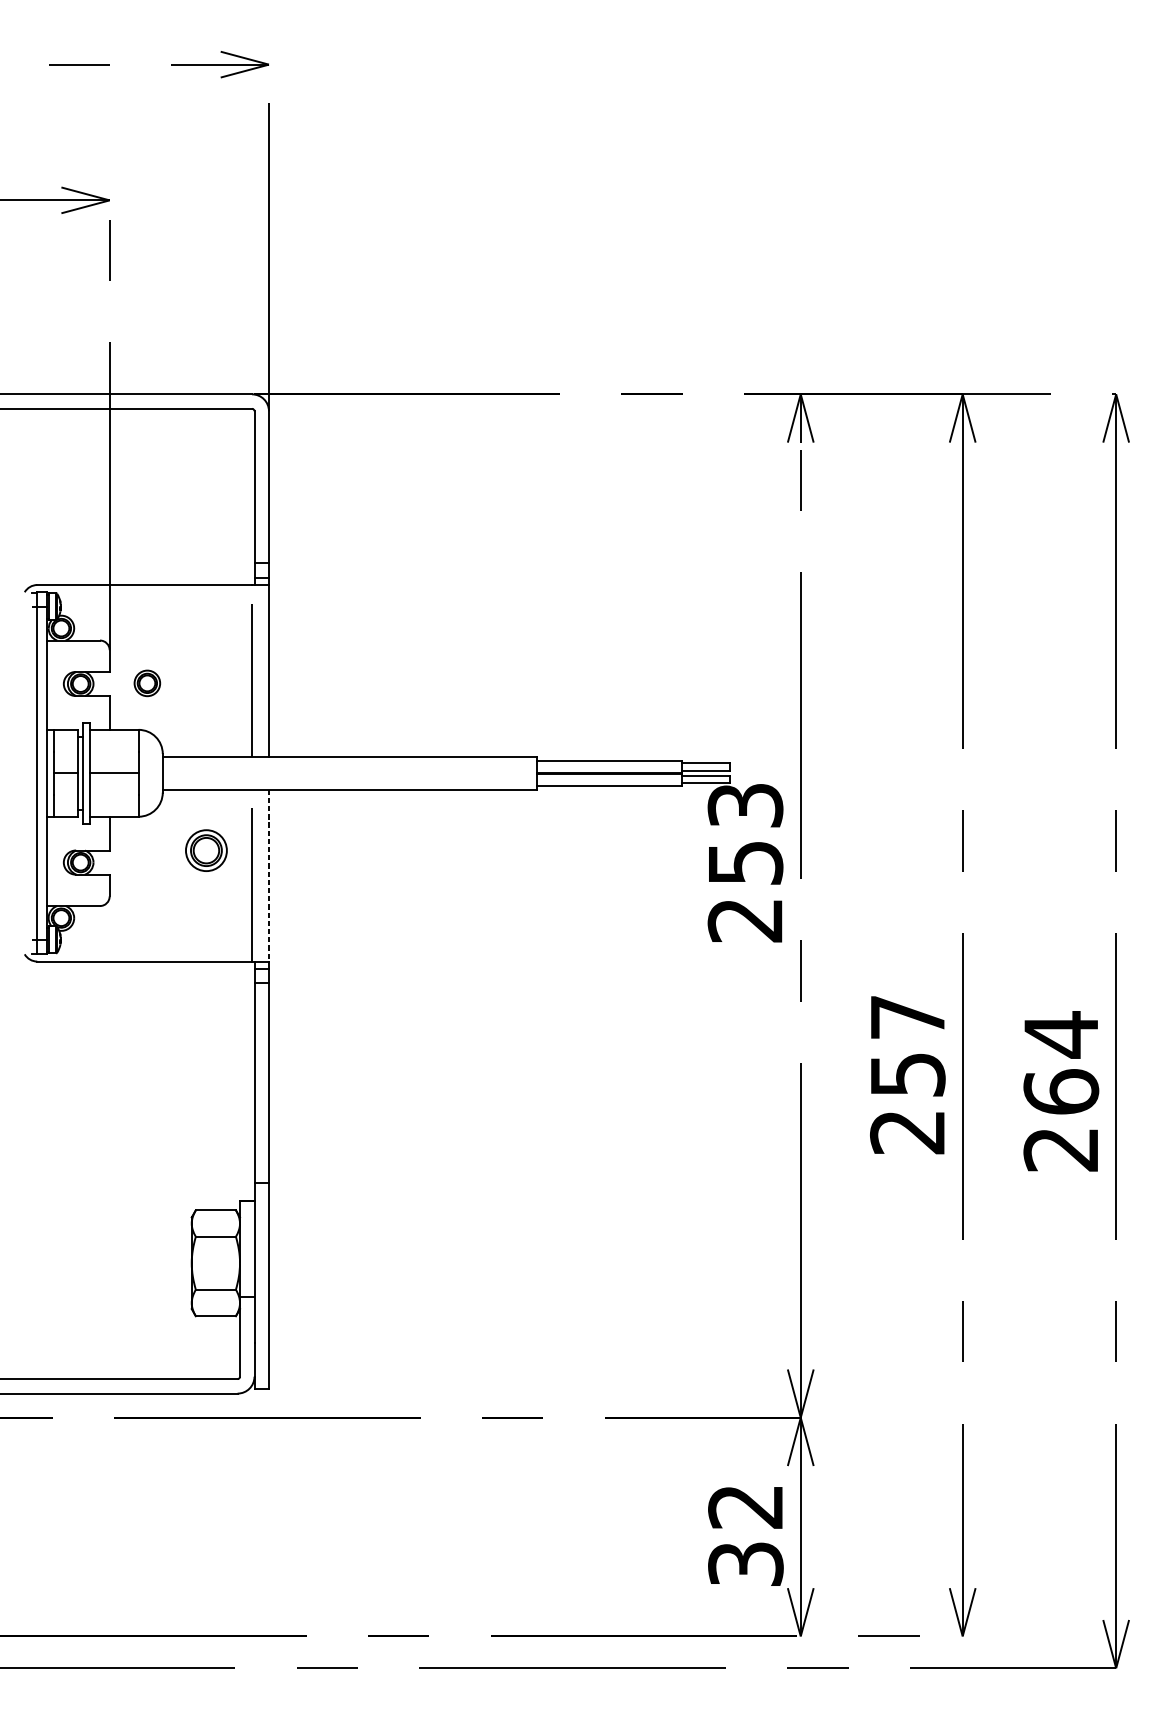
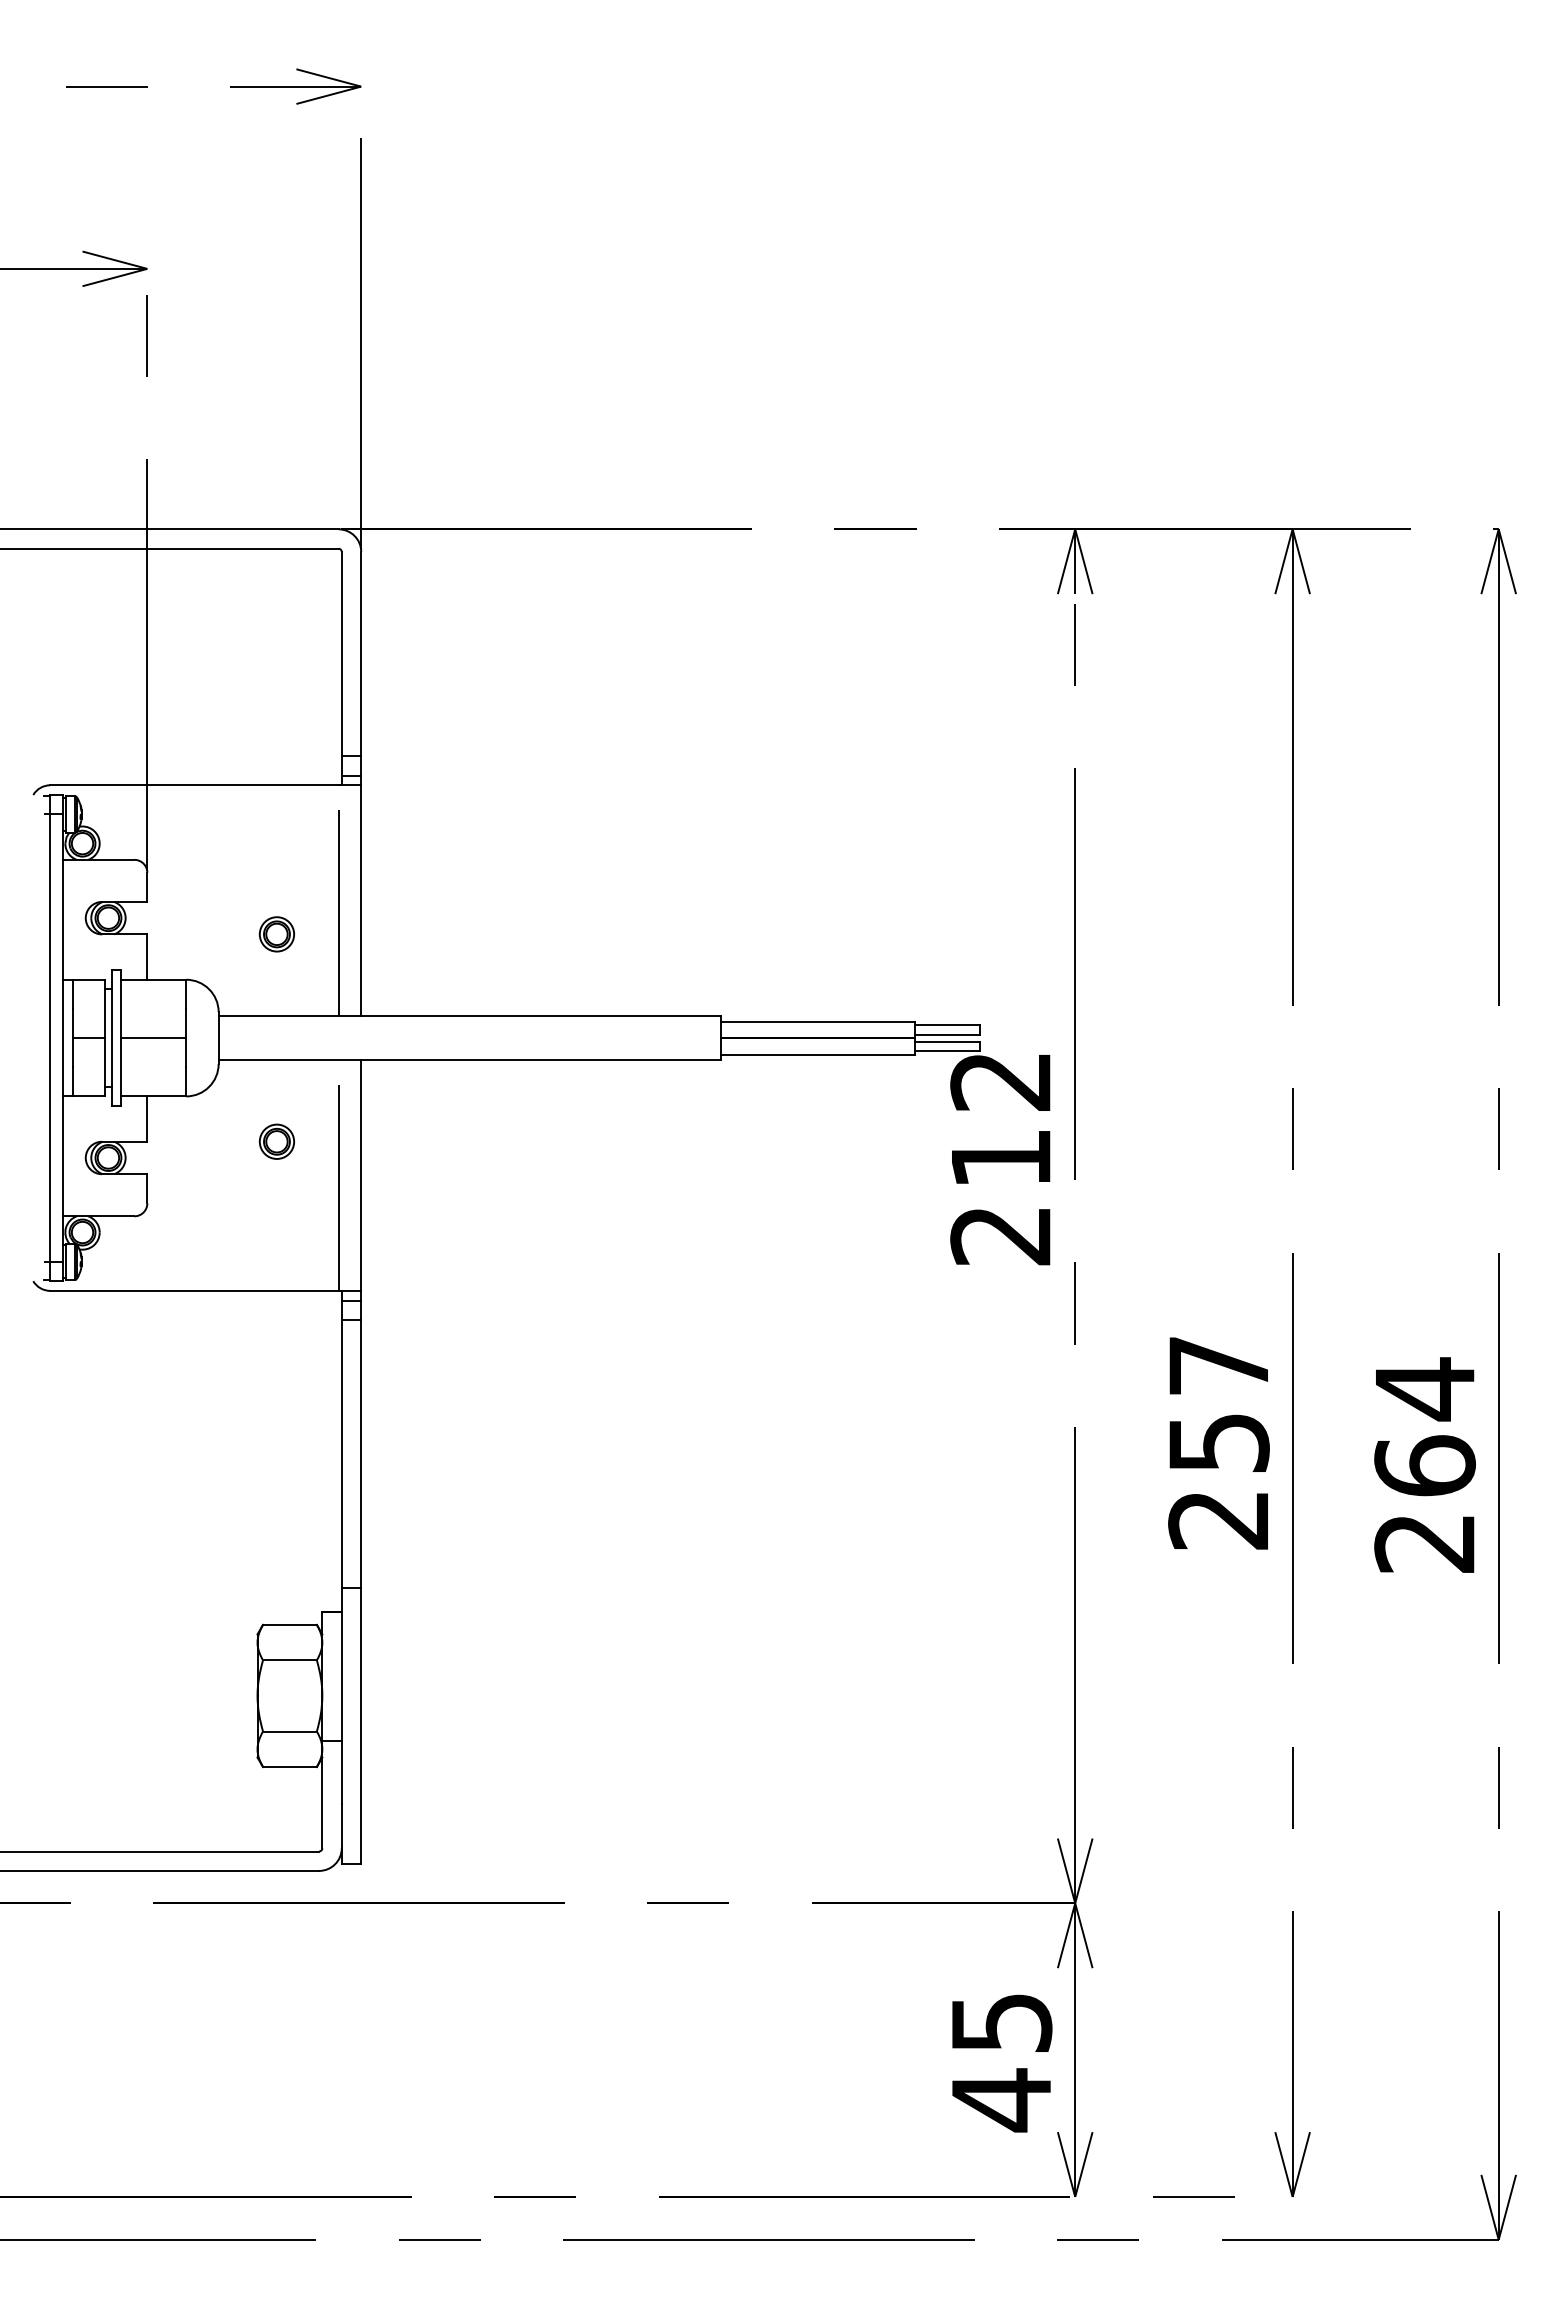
part: (147, 683) -> (276, 934), moved
text: (745, 833) -> (1001, 1119), 253 -> 212
part: (205, 850) -> (276, 1141), size x0.62
line: (269, 876) -> (361, 1176), dashed -> solid
text: (745, 1537) -> (1001, 2063), 32 -> 45

